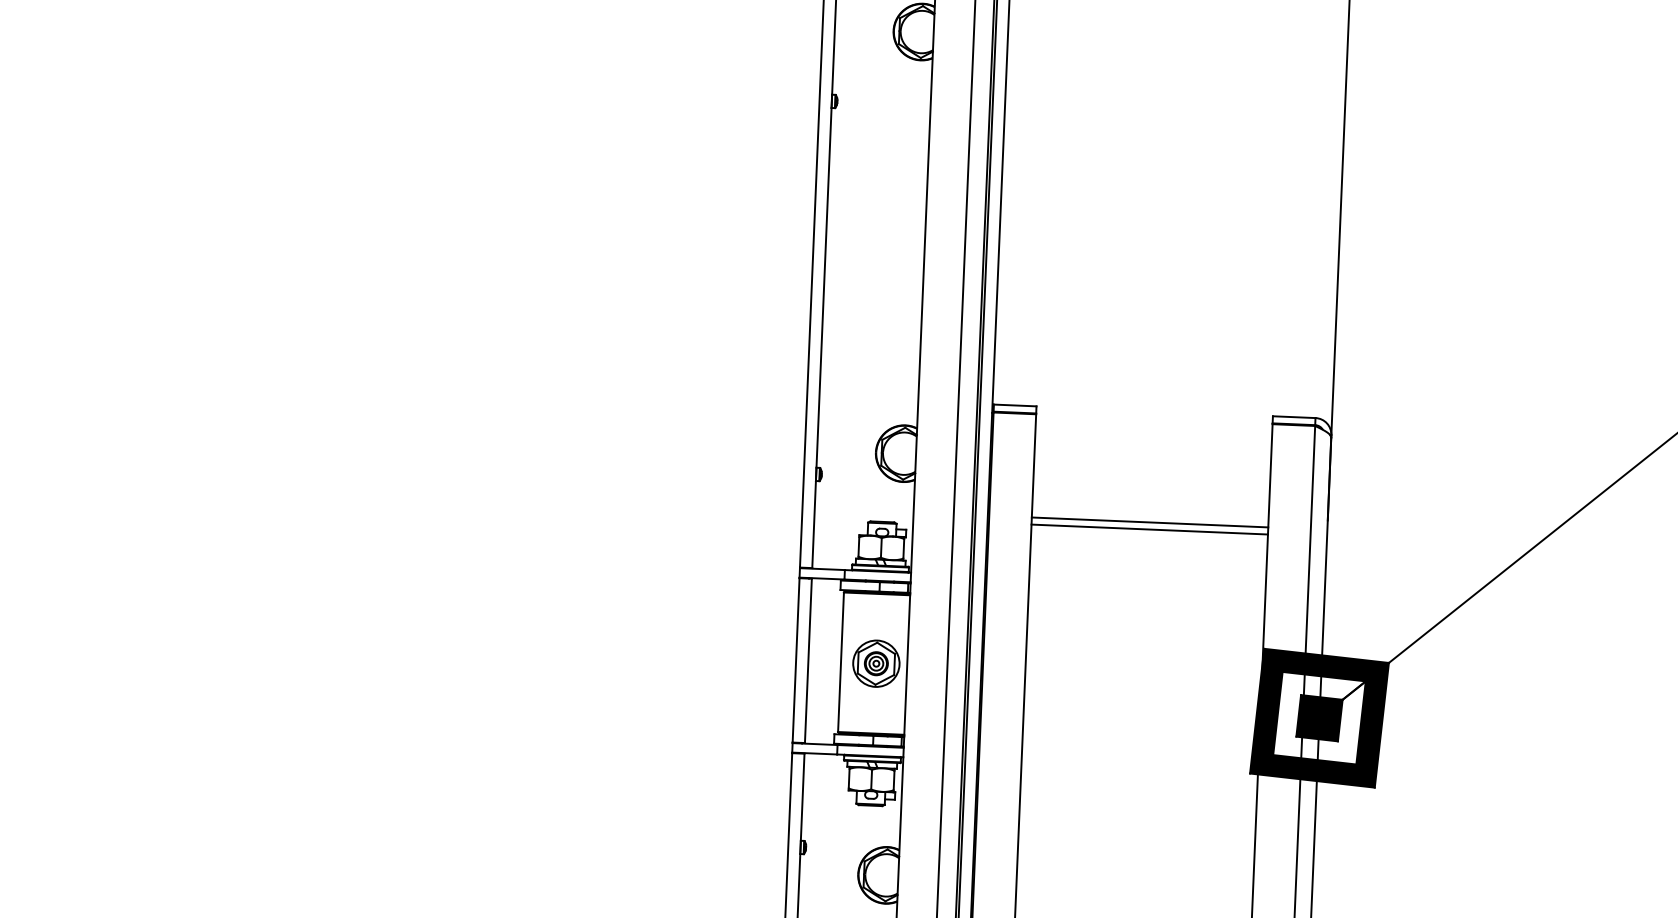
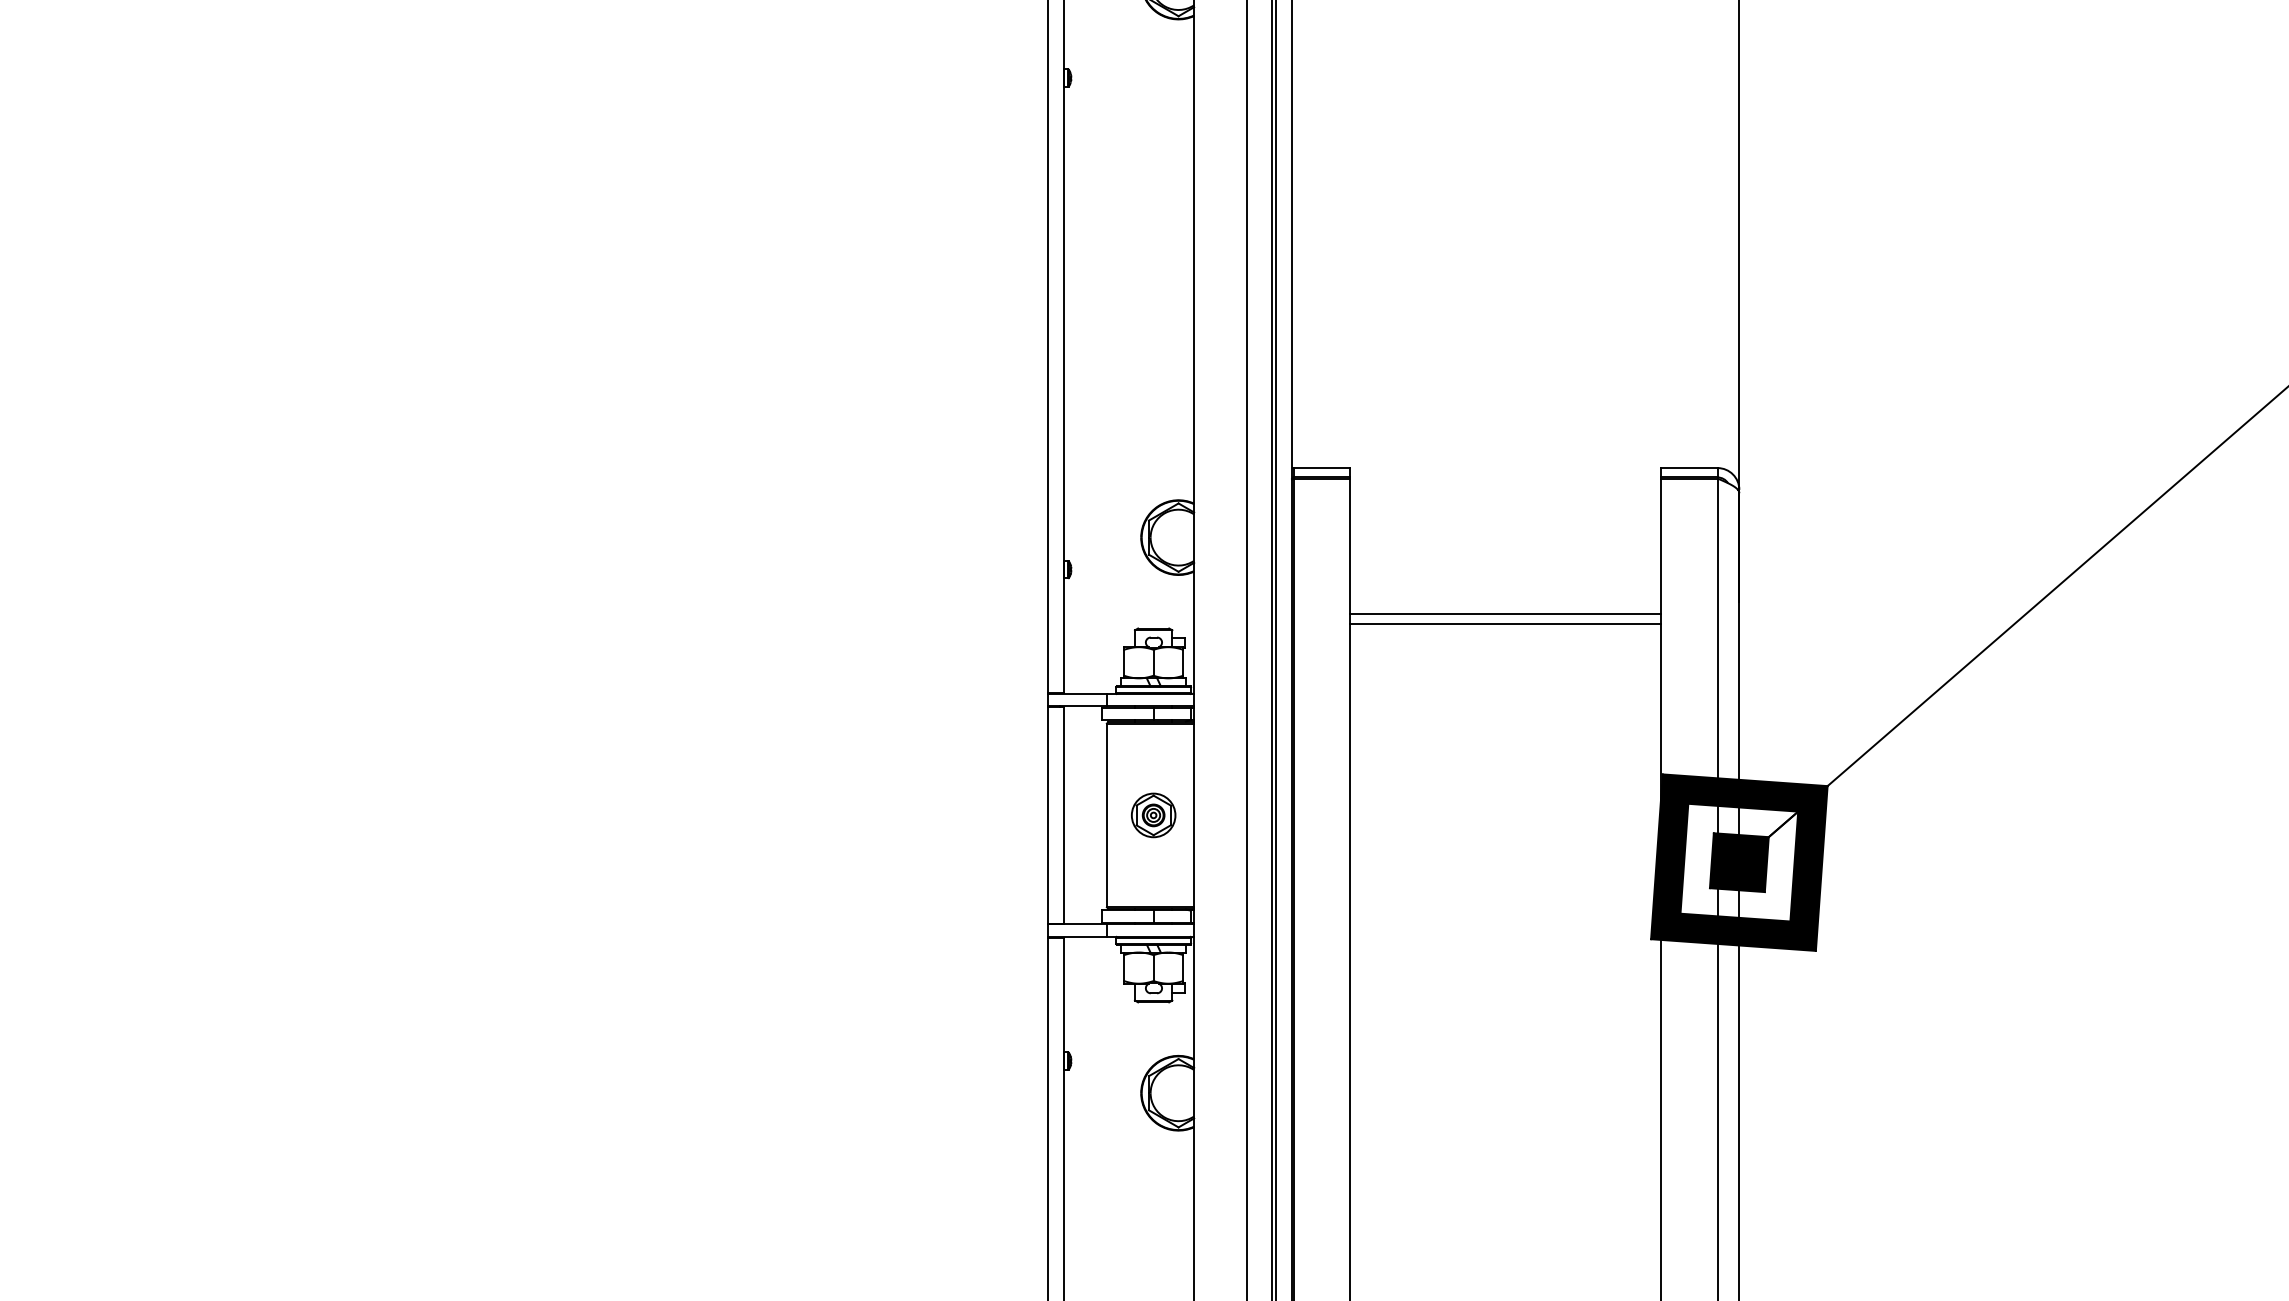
part: (876, 663) -> (1153, 815), size x0.71

